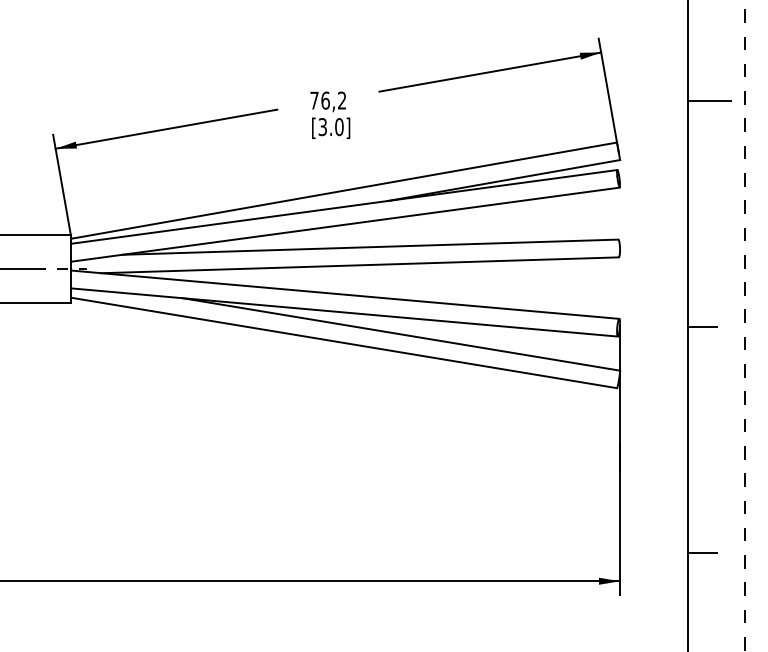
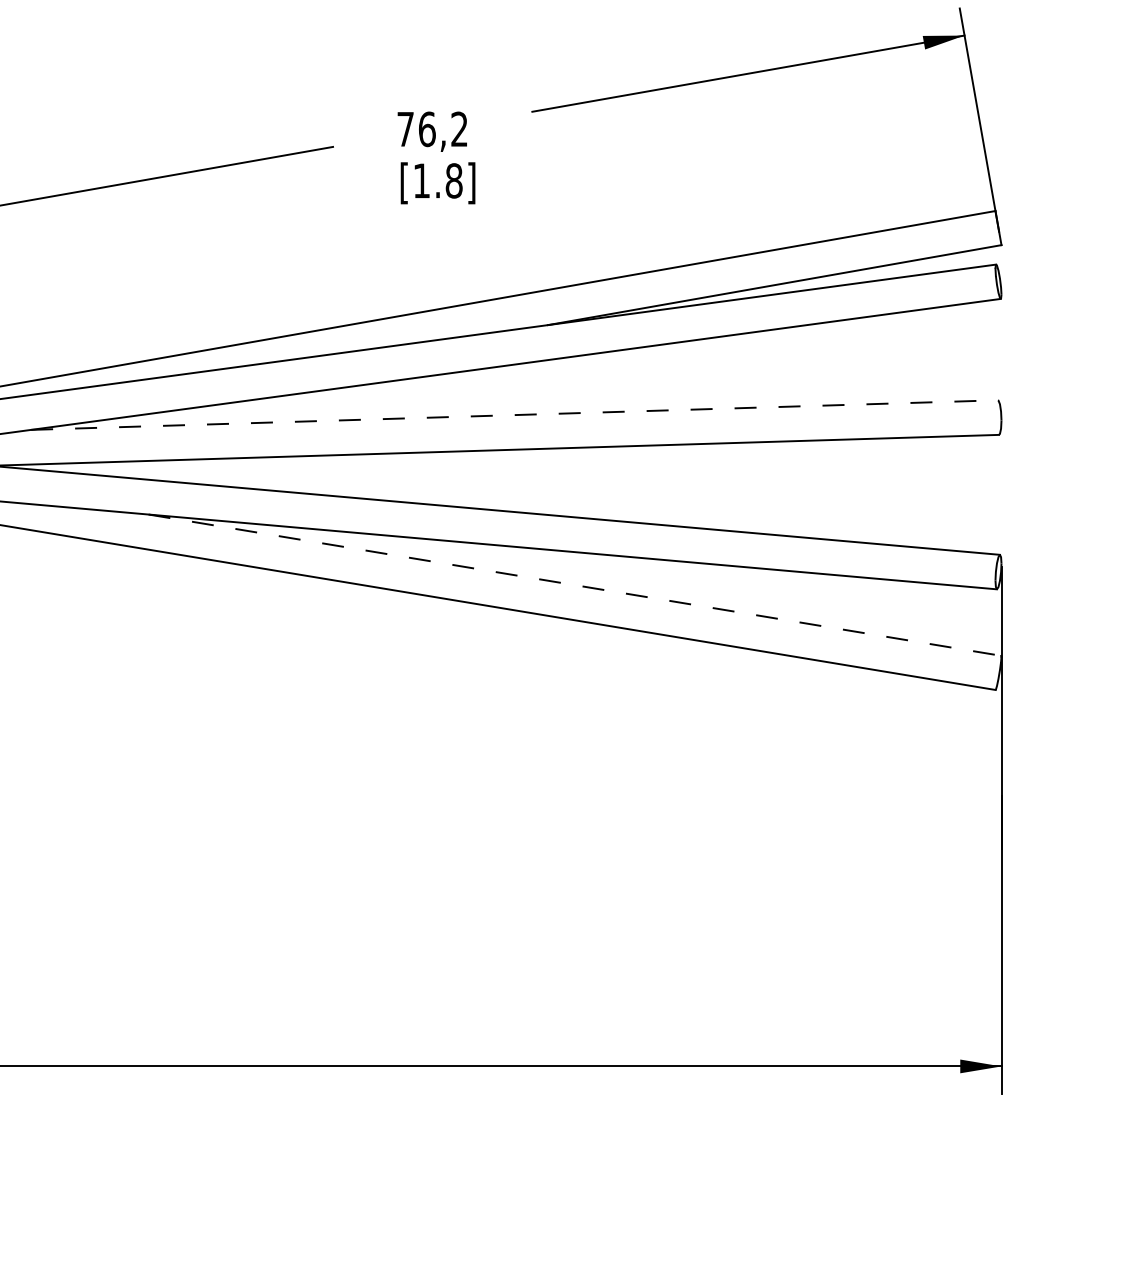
text: (330, 127) -> (436, 181), [3.0] -> [1.8]
line: (370, 247) -> (514, 415), solid -> dashed
line: (401, 334) -> (575, 585), solid -> dashed

